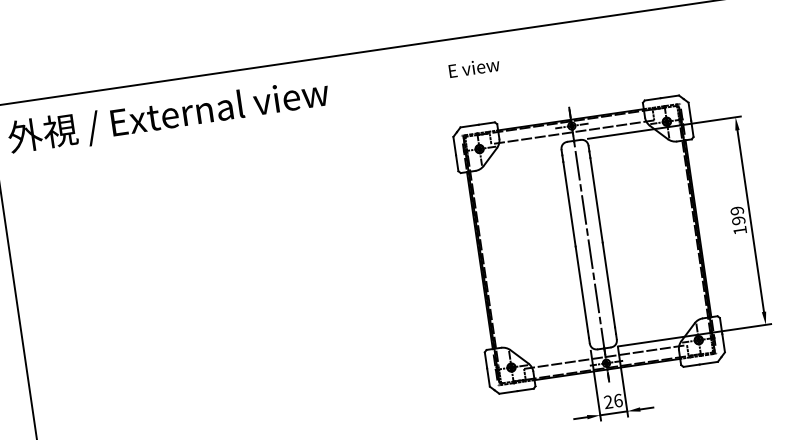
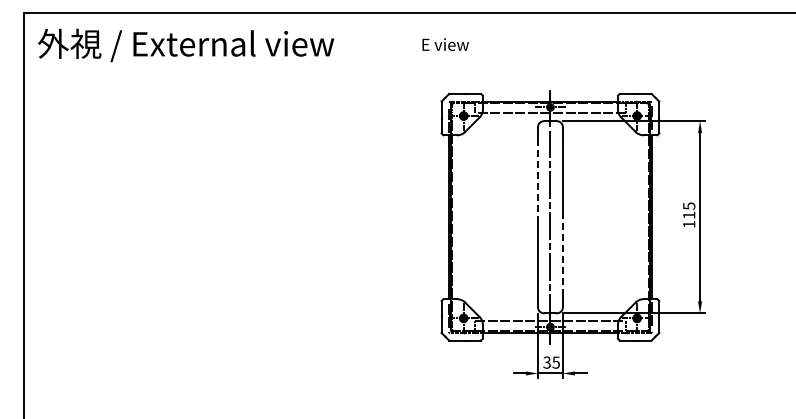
text: (474, 67) -> (445, 44), moved
line: (569, 204) -> (537, 178), solid -> dashed
text: (738, 215) -> (689, 210), 199 -> 115
line: (608, 284) -> (562, 255), solid -> dashed
text: (613, 401) -> (551, 362), 26 -> 35

